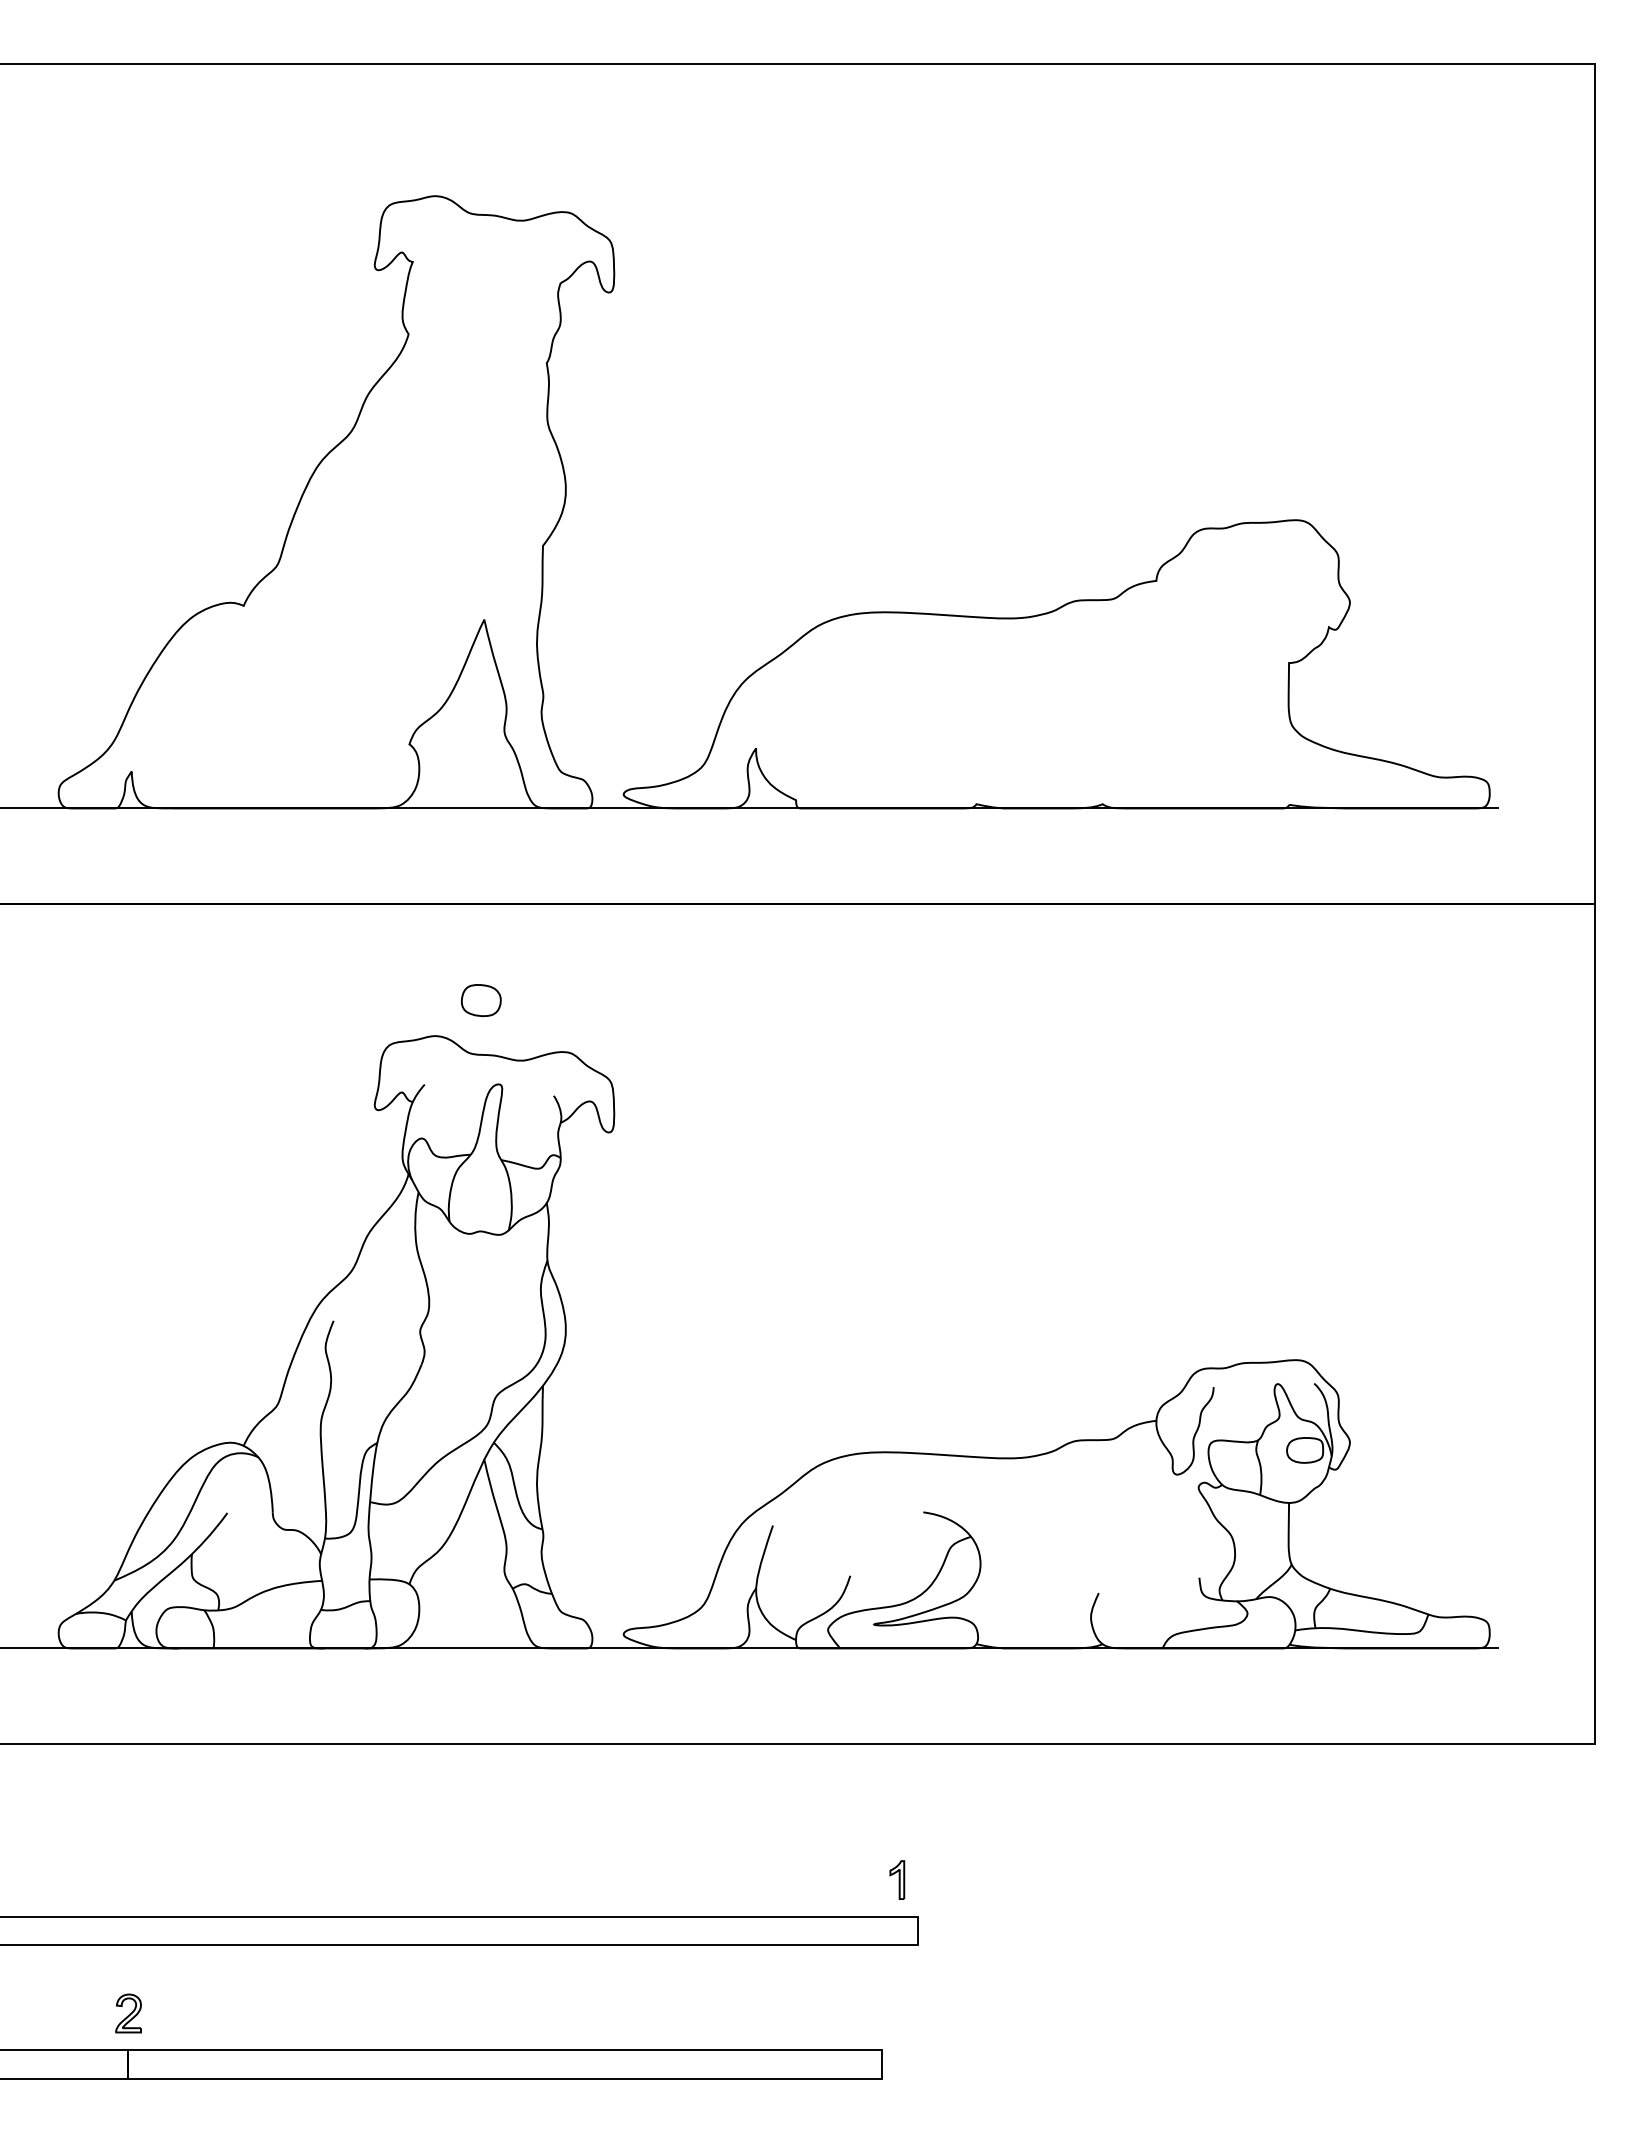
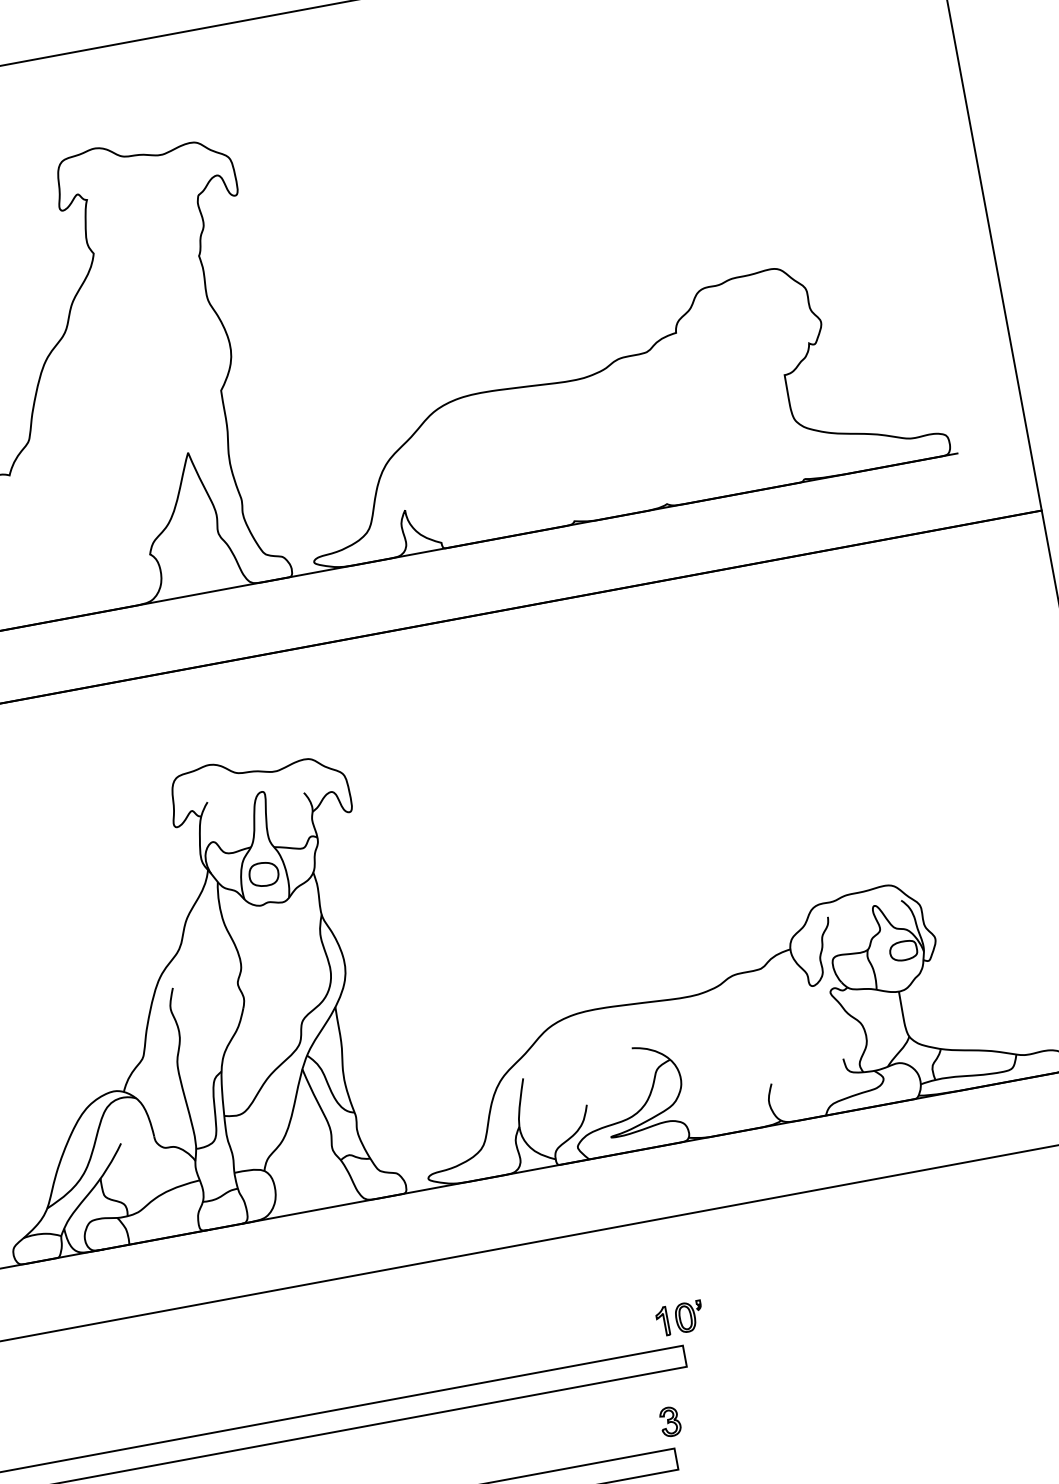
part: (481, 1000) -> (264, 874), moved
part: (933, 1880) -> (689, 1317), added
part: (882, 2013) -> (669, 1421), added

